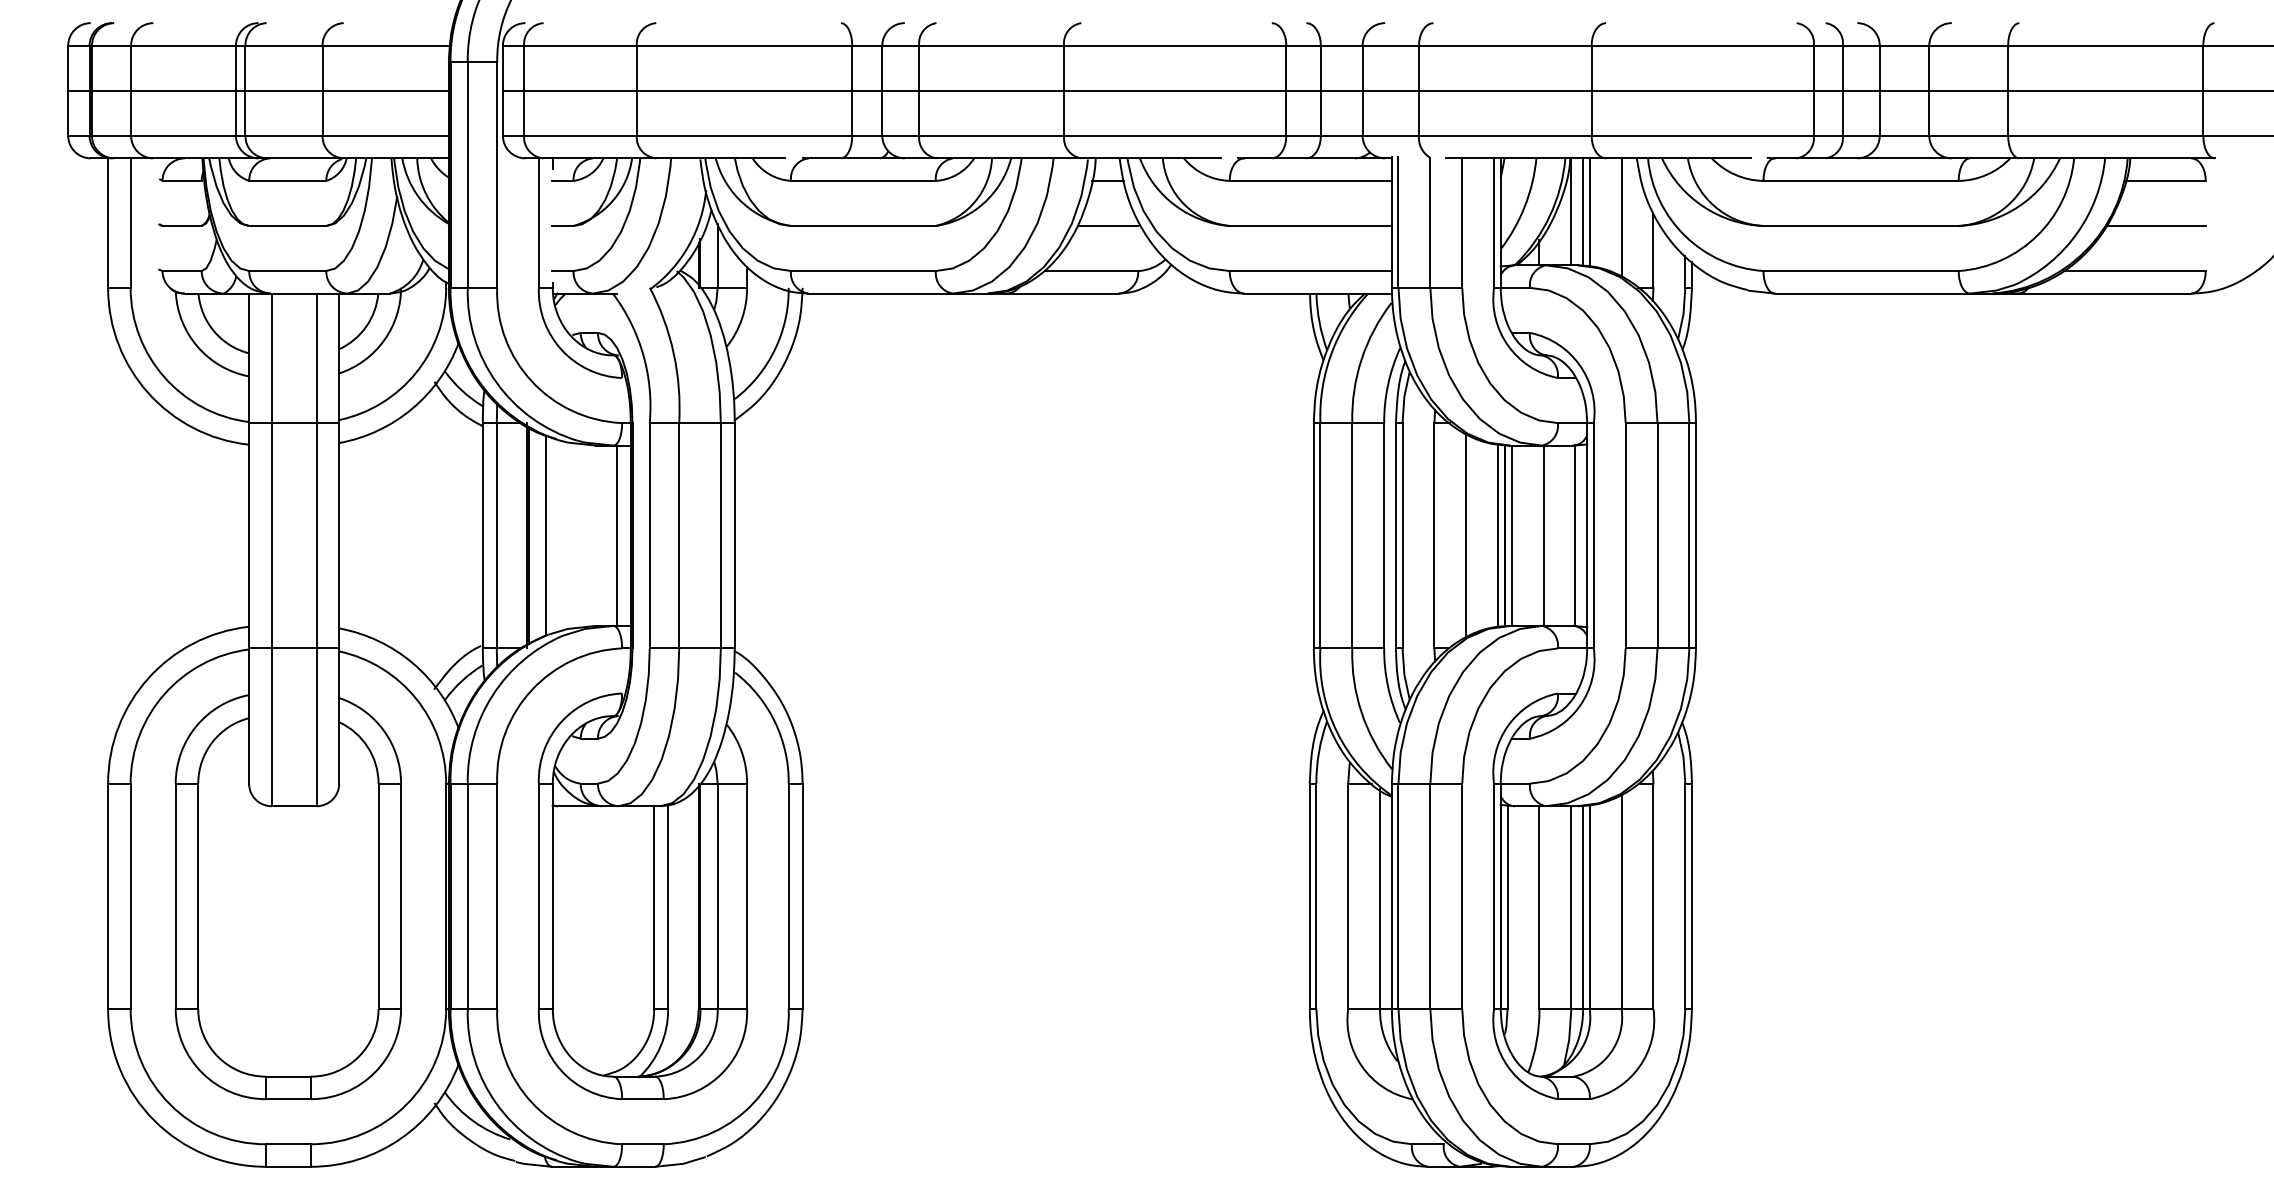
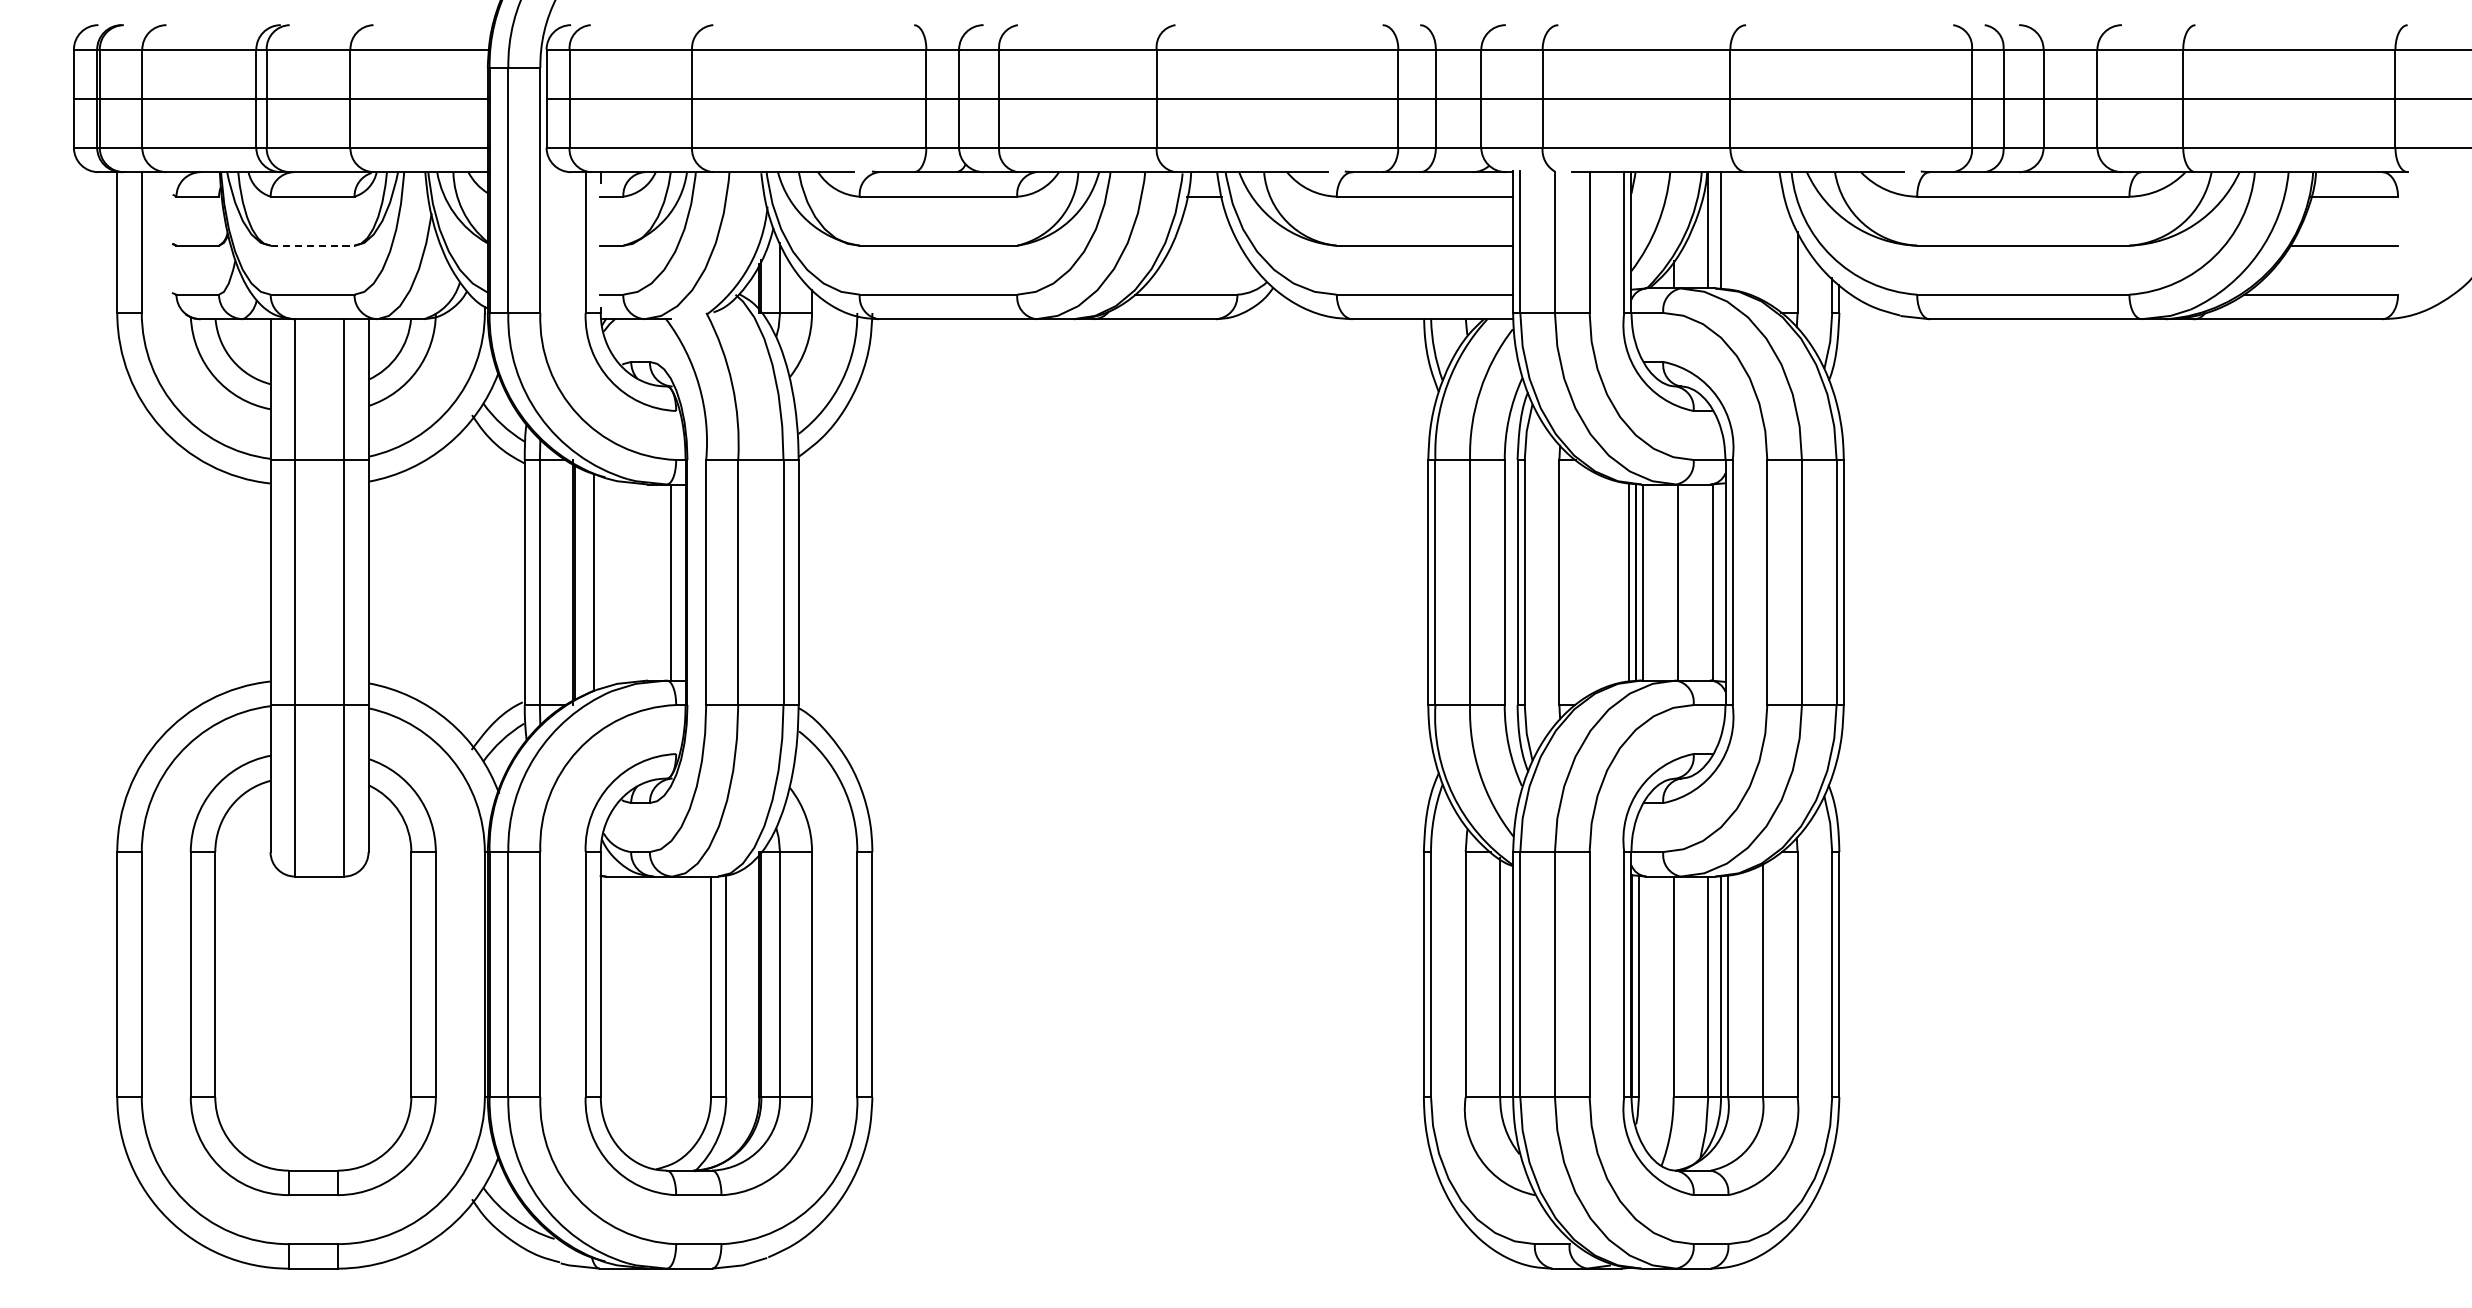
line: (1589, 212) -> (1728, 231), removed
line: (1621, 217) -> (1762, 236), removed
line: (287, 225) -> (312, 245), solid -> dashed
line: (1107, 225) -> (1203, 245), removed
line: (1466, 535) -> (1594, 582), removed

